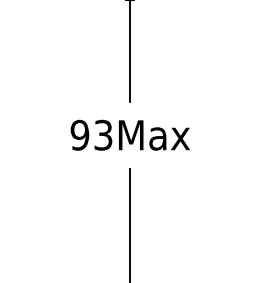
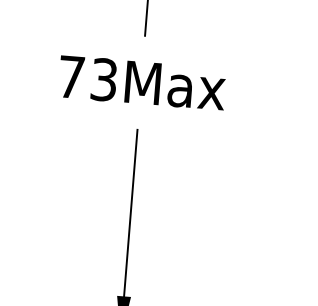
text: (79, 134) -> (70, 76), 93Max -> 73Max

